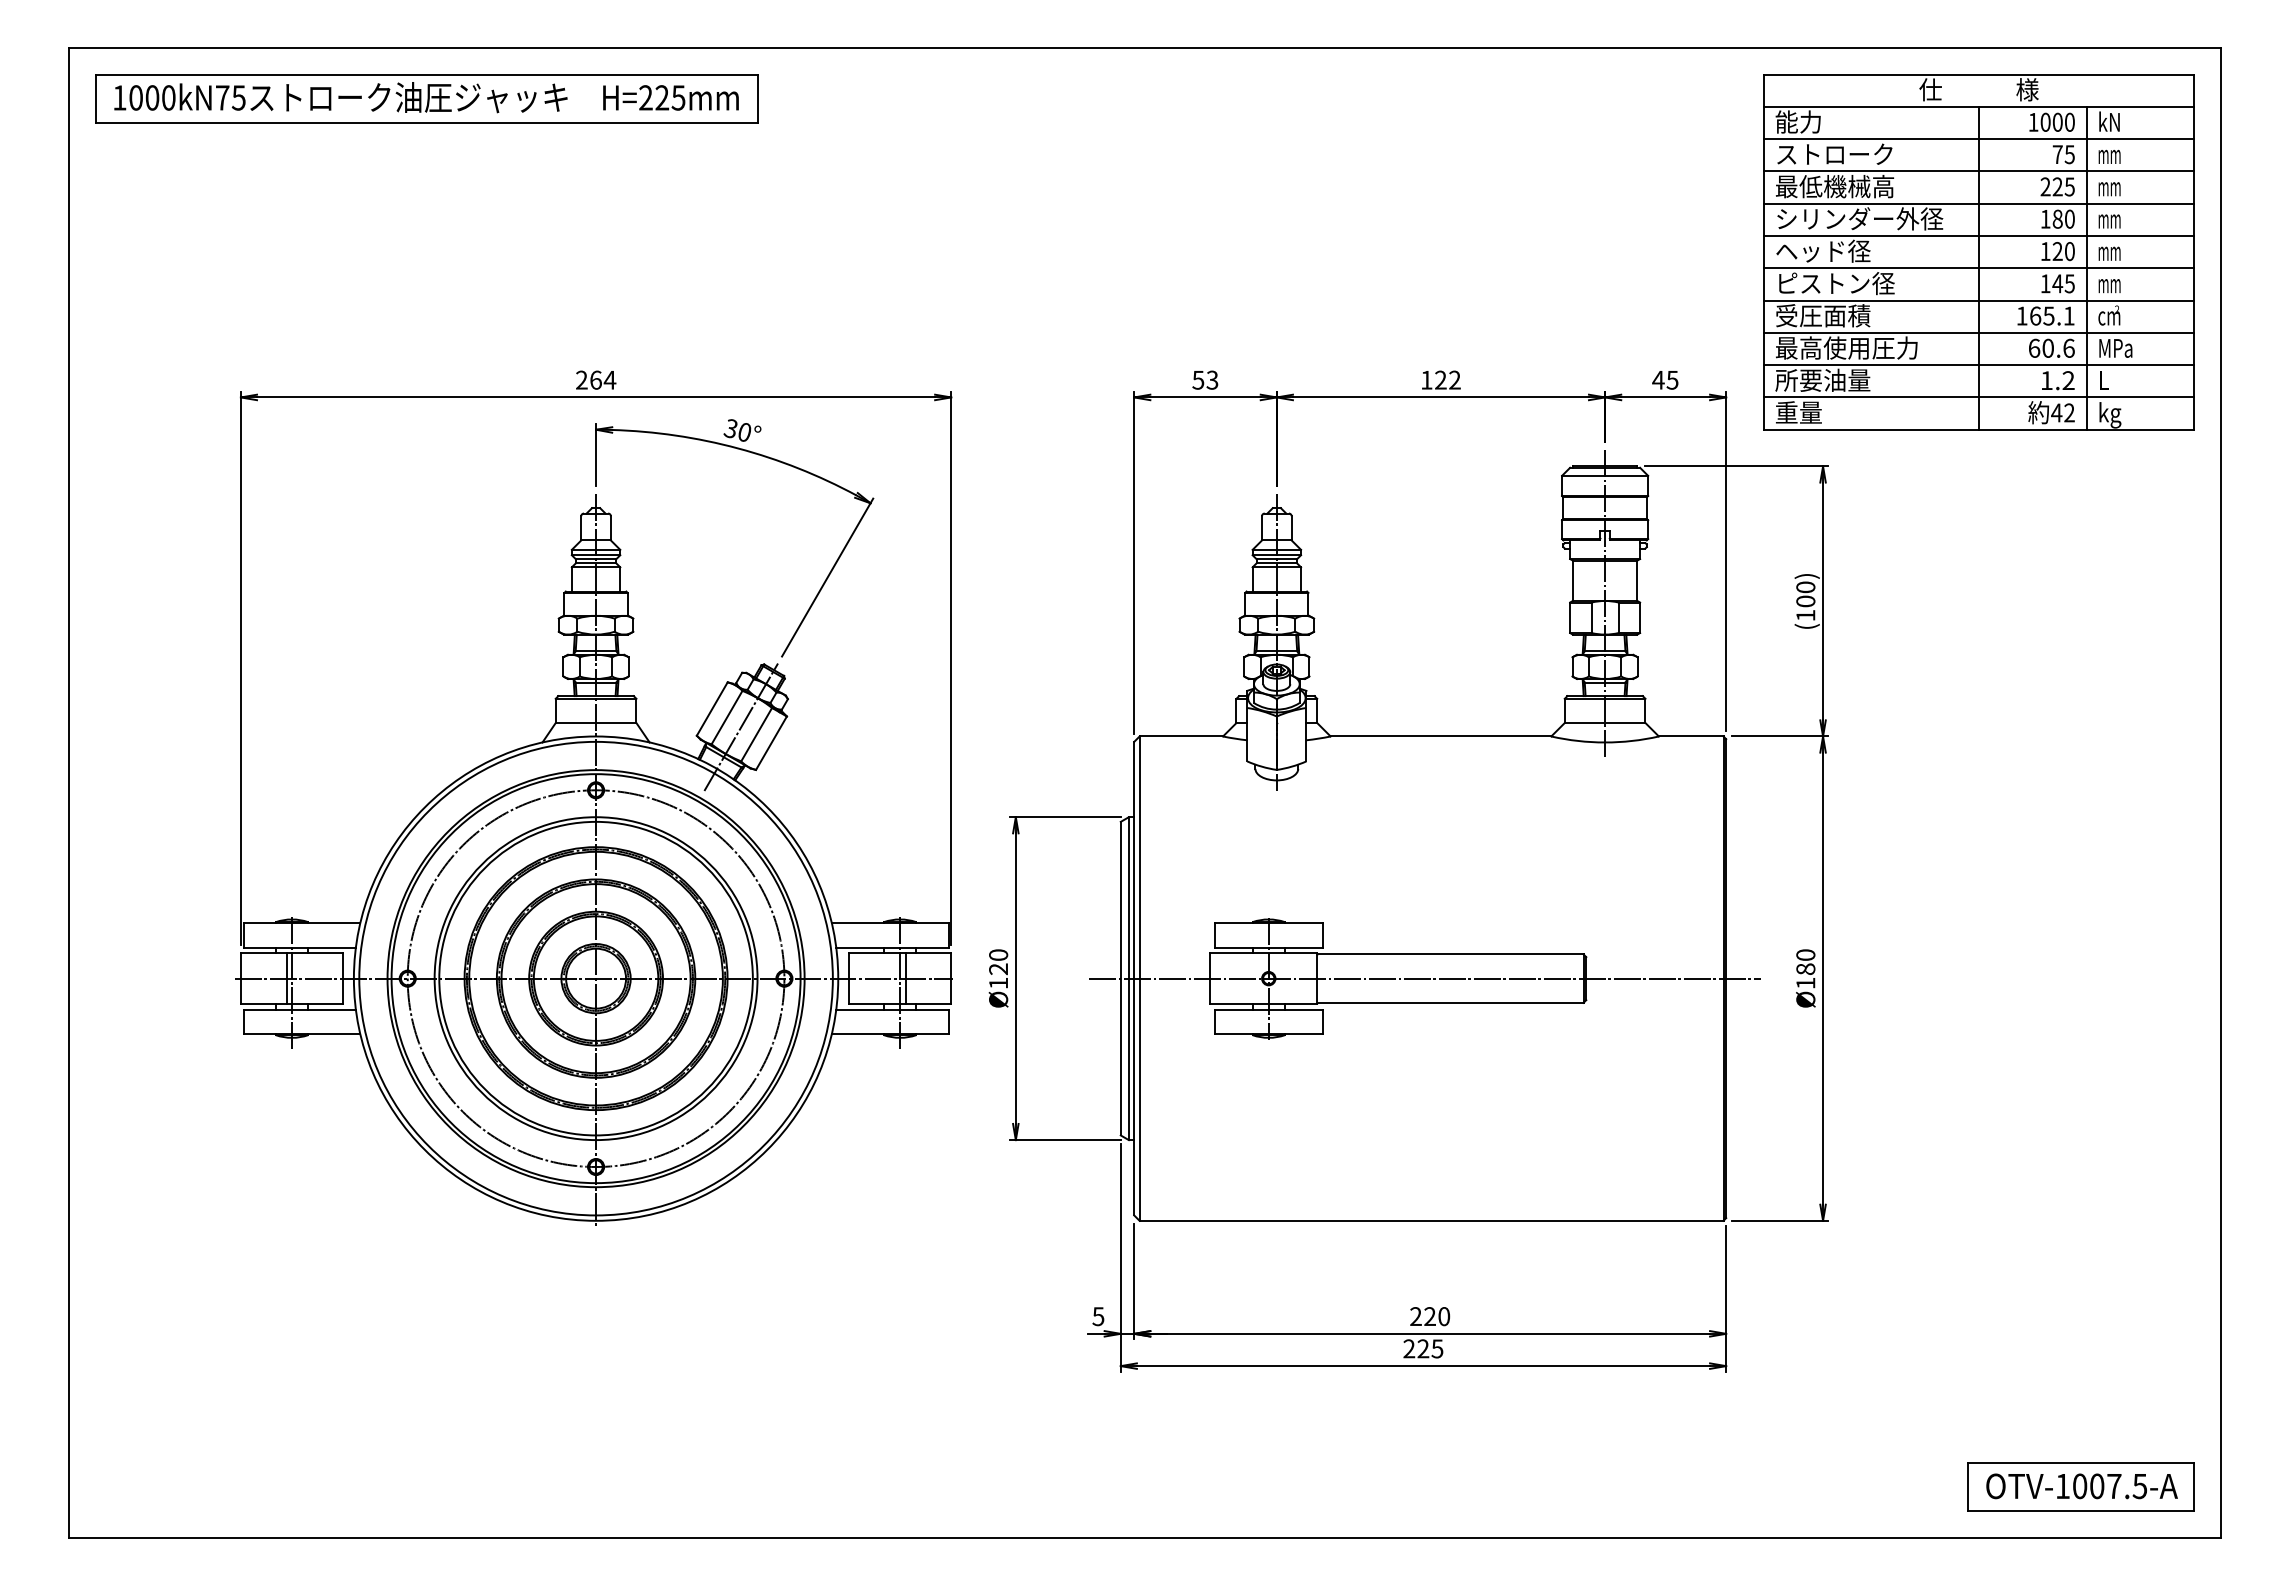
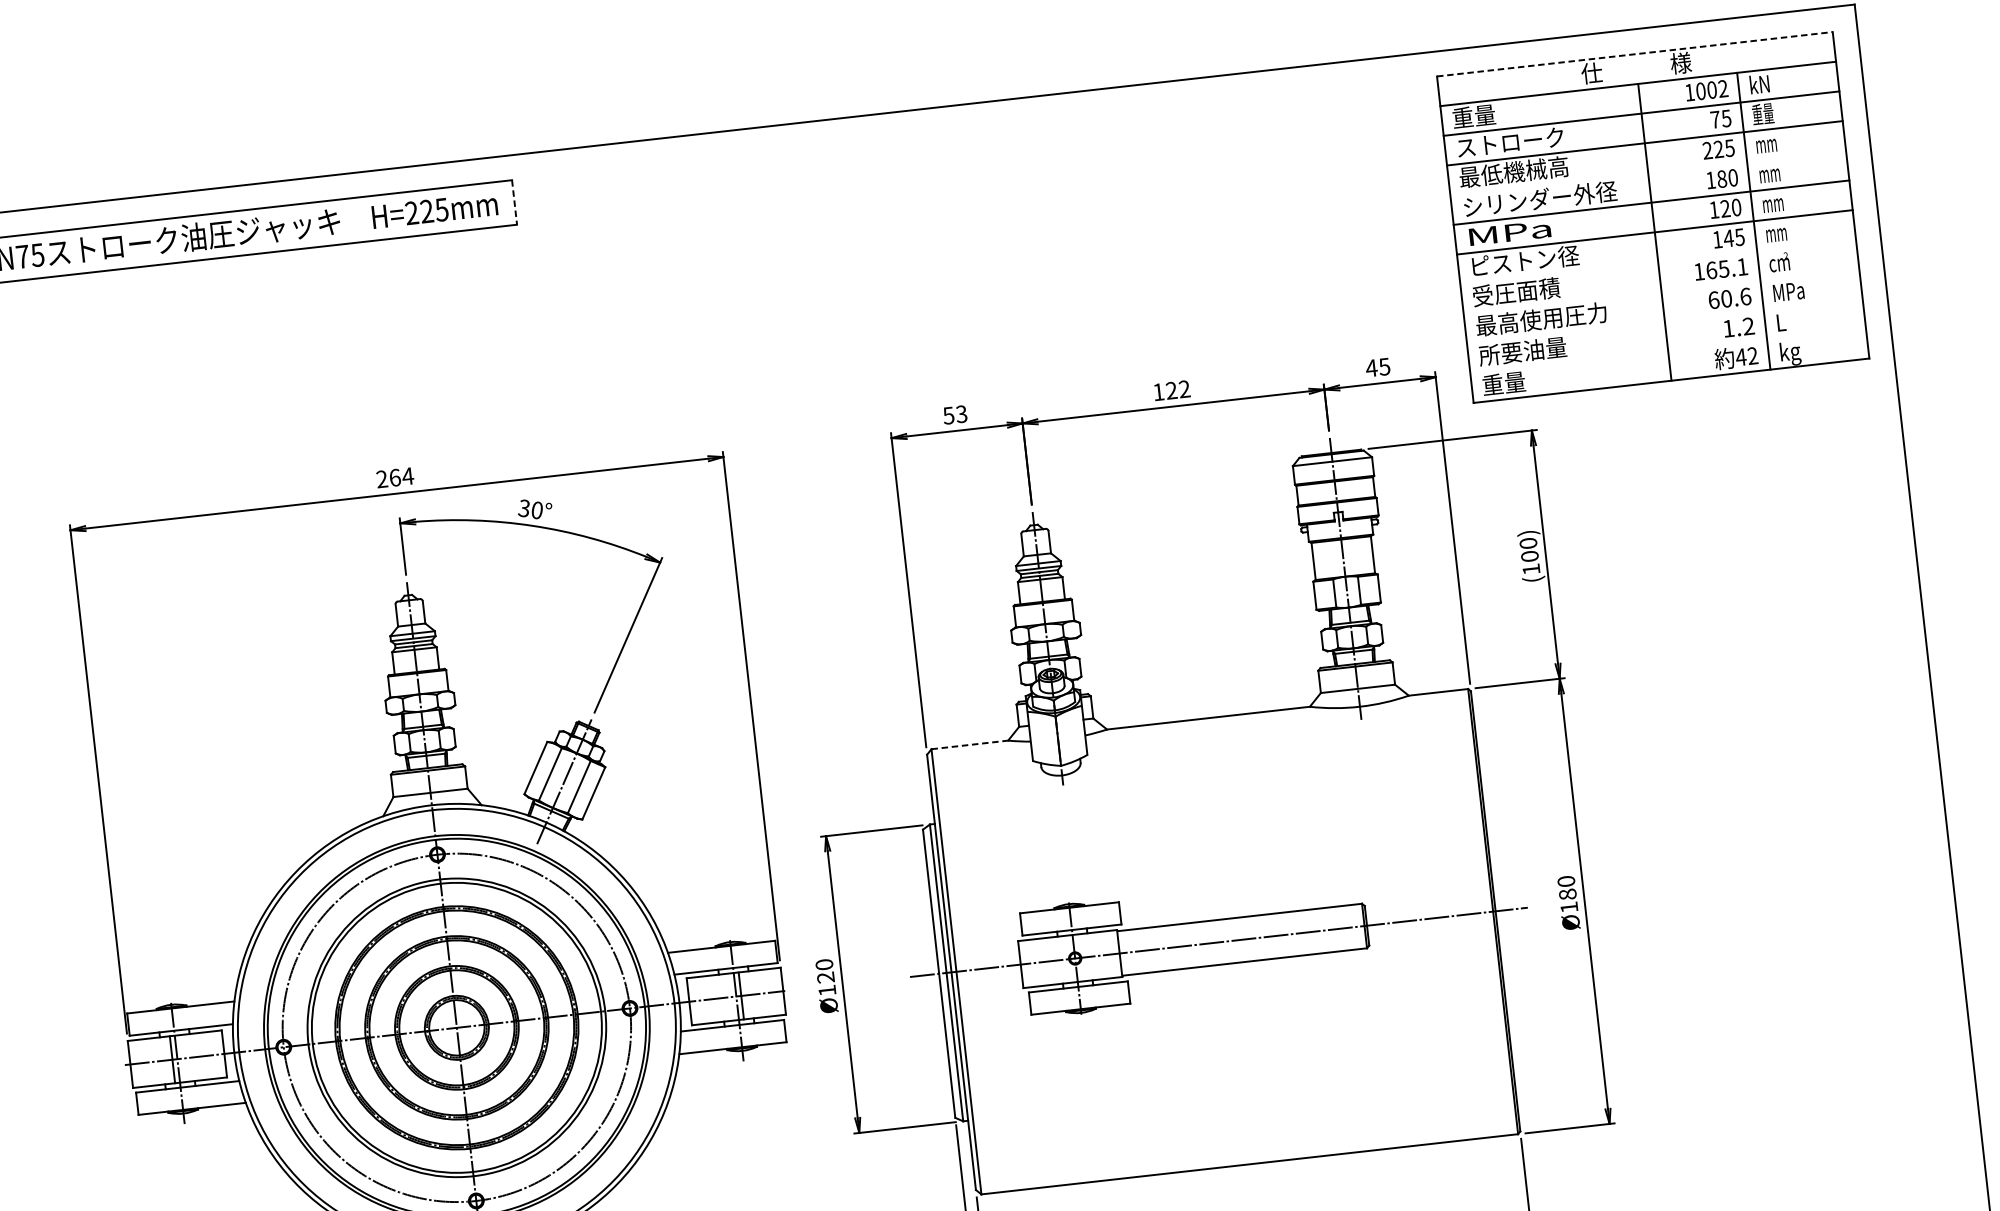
line: (1979, 74) -> (1635, 54), solid -> dashed
line: (757, 99) -> (514, 203), solid -> dashed
text: (1798, 121) -> (1473, 116), 能力 -> 重量
text: (2069, 121) -> (1722, 88), 1000 -> 1002
text: (2109, 154) -> (1762, 114), mm -> 重量
line: (1978, 203) -> (1647, 172), removed
text: (1823, 250) -> (1509, 232), ヘッド径 -> MPa
line: (1978, 300) -> (1657, 262), removed
line: (1978, 332) -> (1660, 291), removed
line: (1978, 365) -> (1664, 321), removed
line: (1978, 397) -> (1667, 351), removed
line: (1181, 736) -> (970, 744), solid -> dashed

